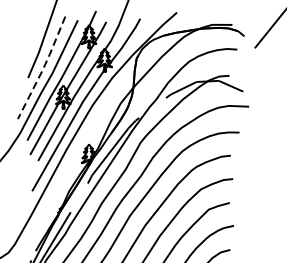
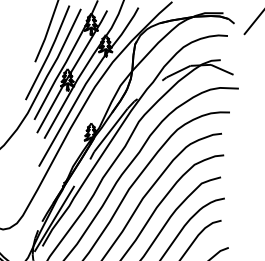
line: (43, 68) -> (49, 53), dashed -> solid

